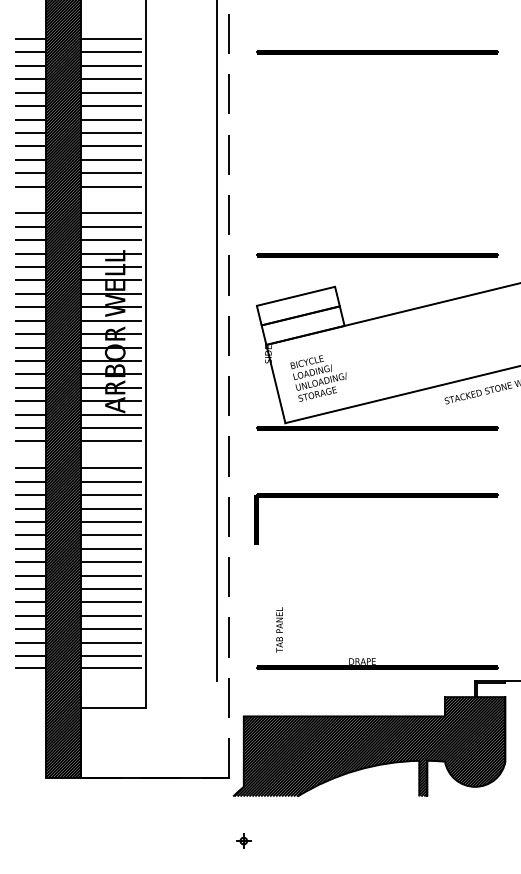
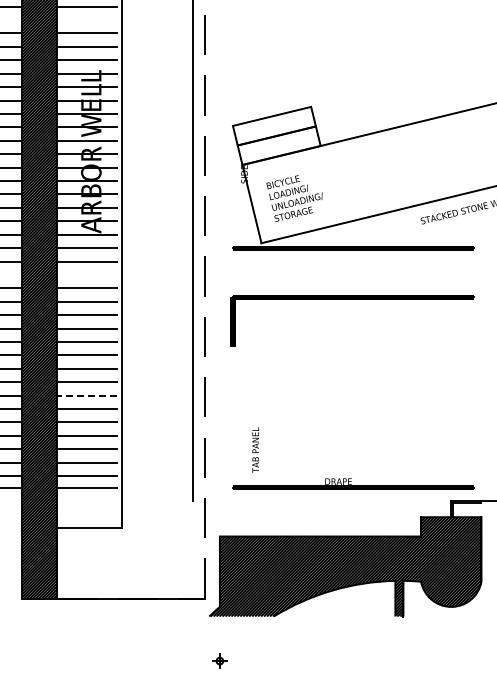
line: (377, 255) -> (353, 75), removed
part: (376, 497) -> (352, 299), moved
line: (110, 575) -> (86, 395), solid -> dashed

